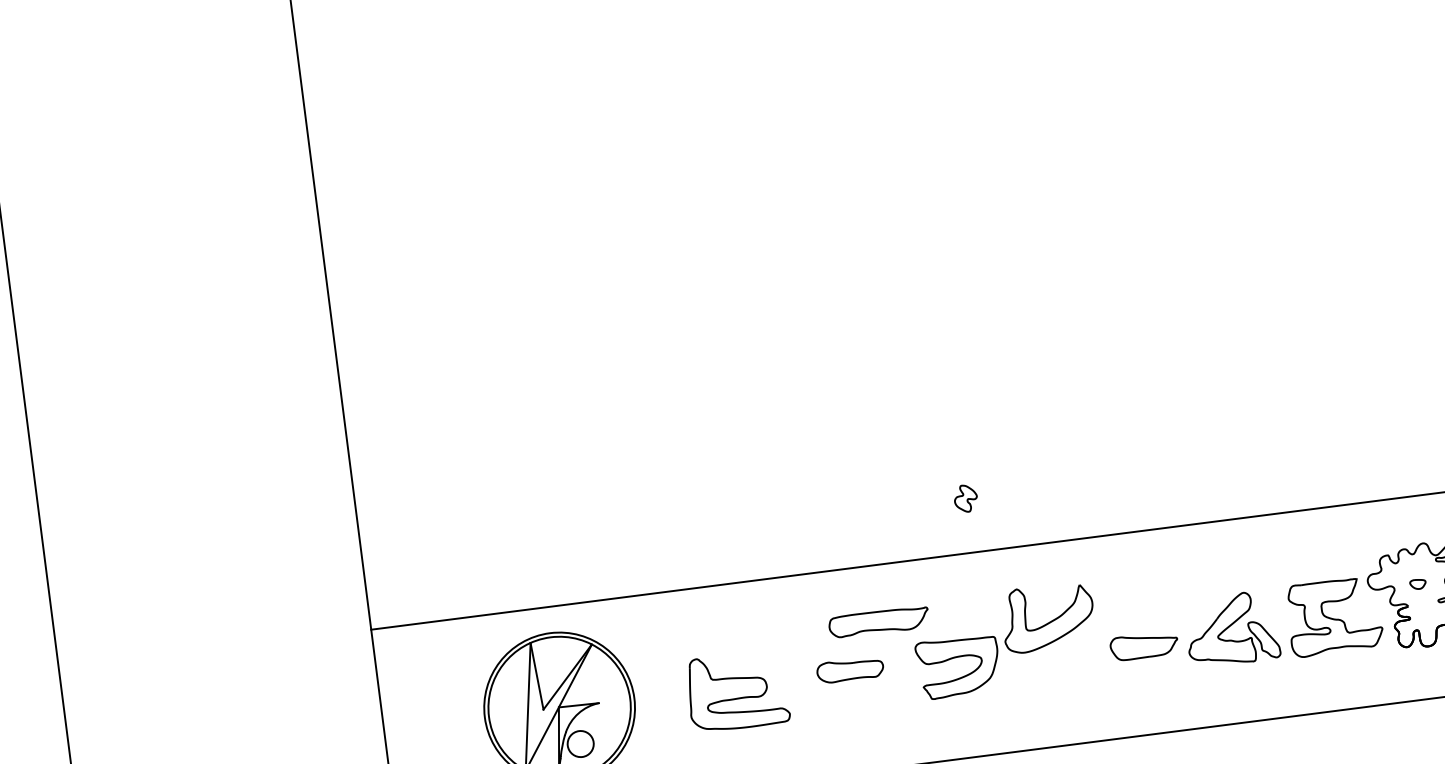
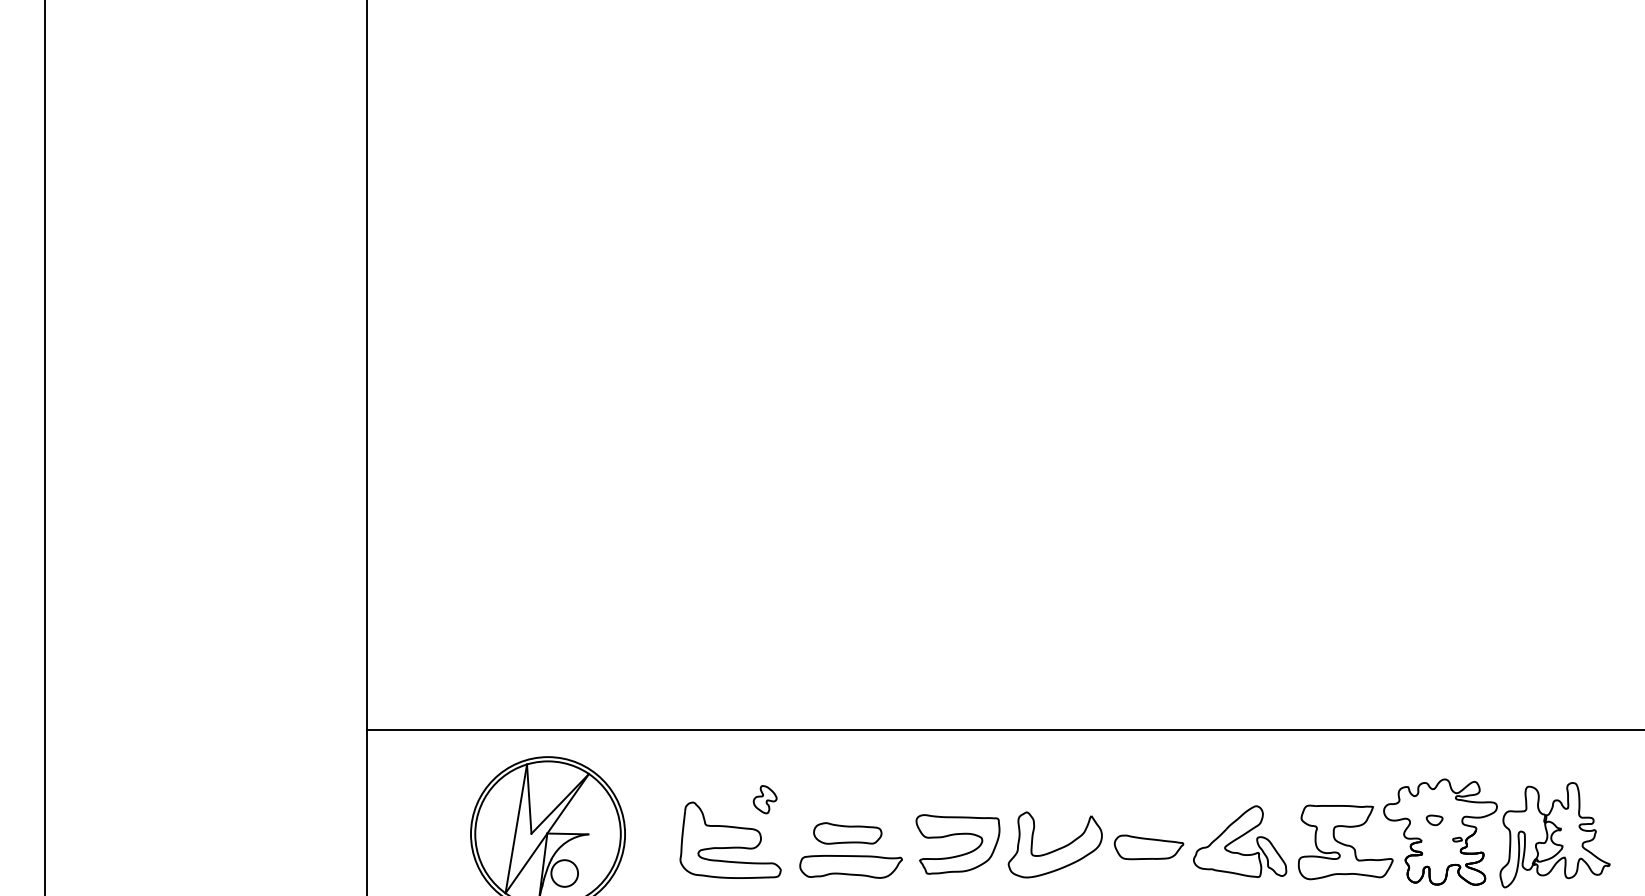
curve: (967, 499) -> (766, 800), moved
part: (1047, 617) -> (1054, 844), moved
part: (878, 622) -> (850, 866), moved

